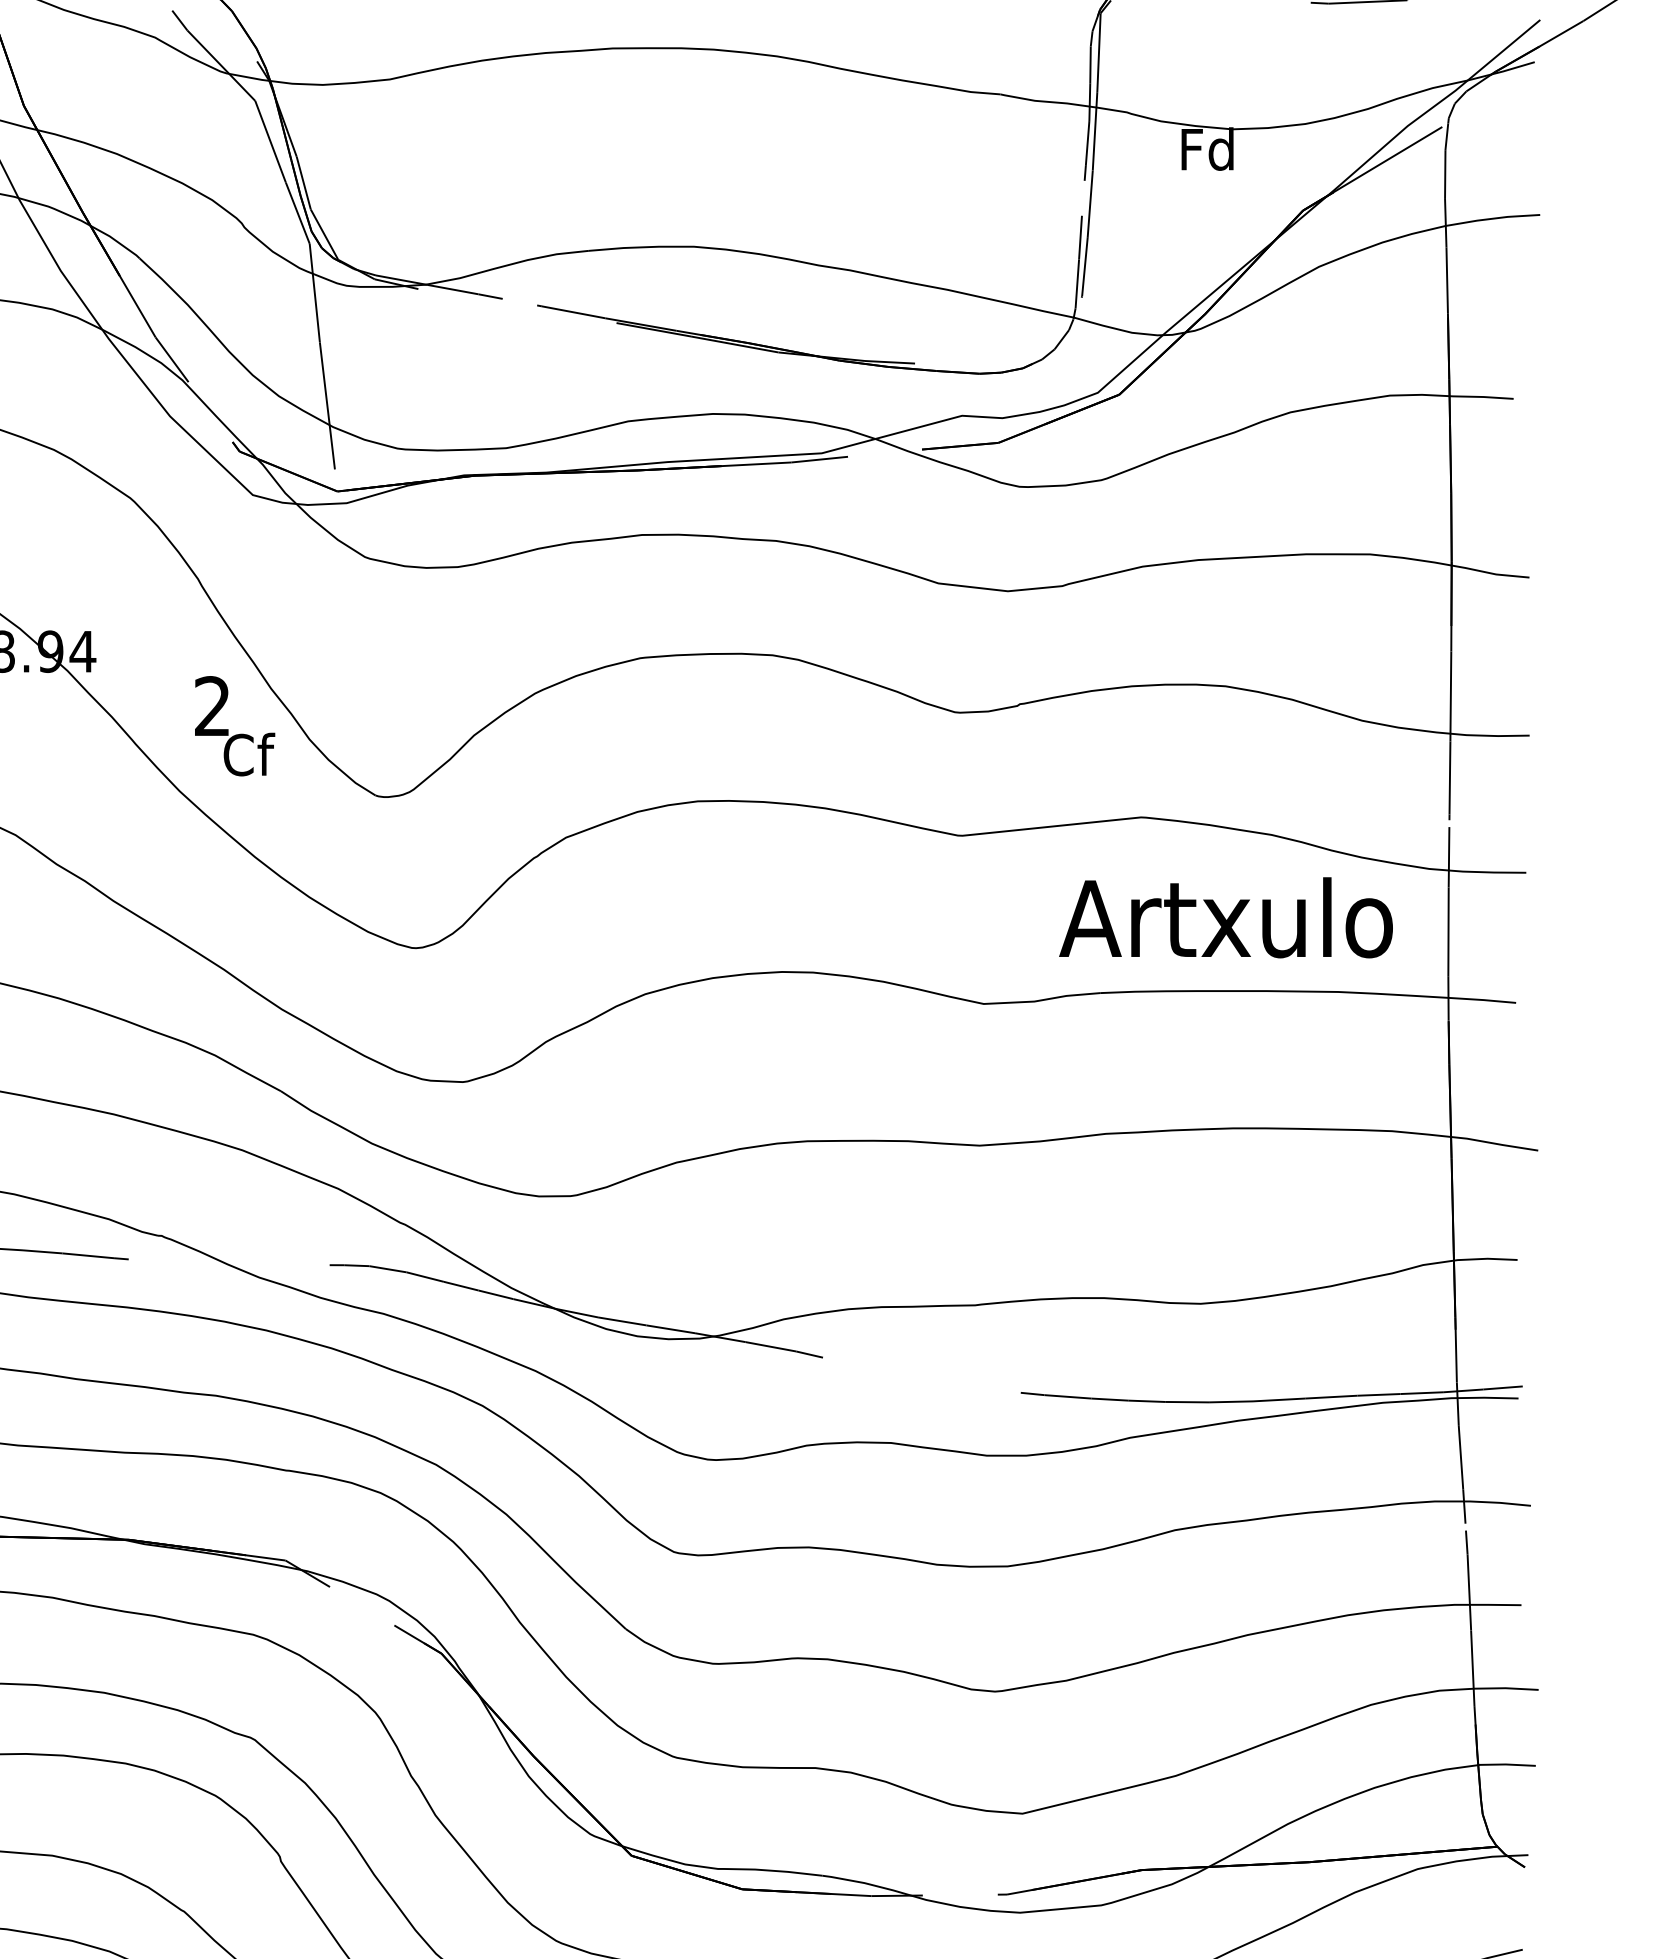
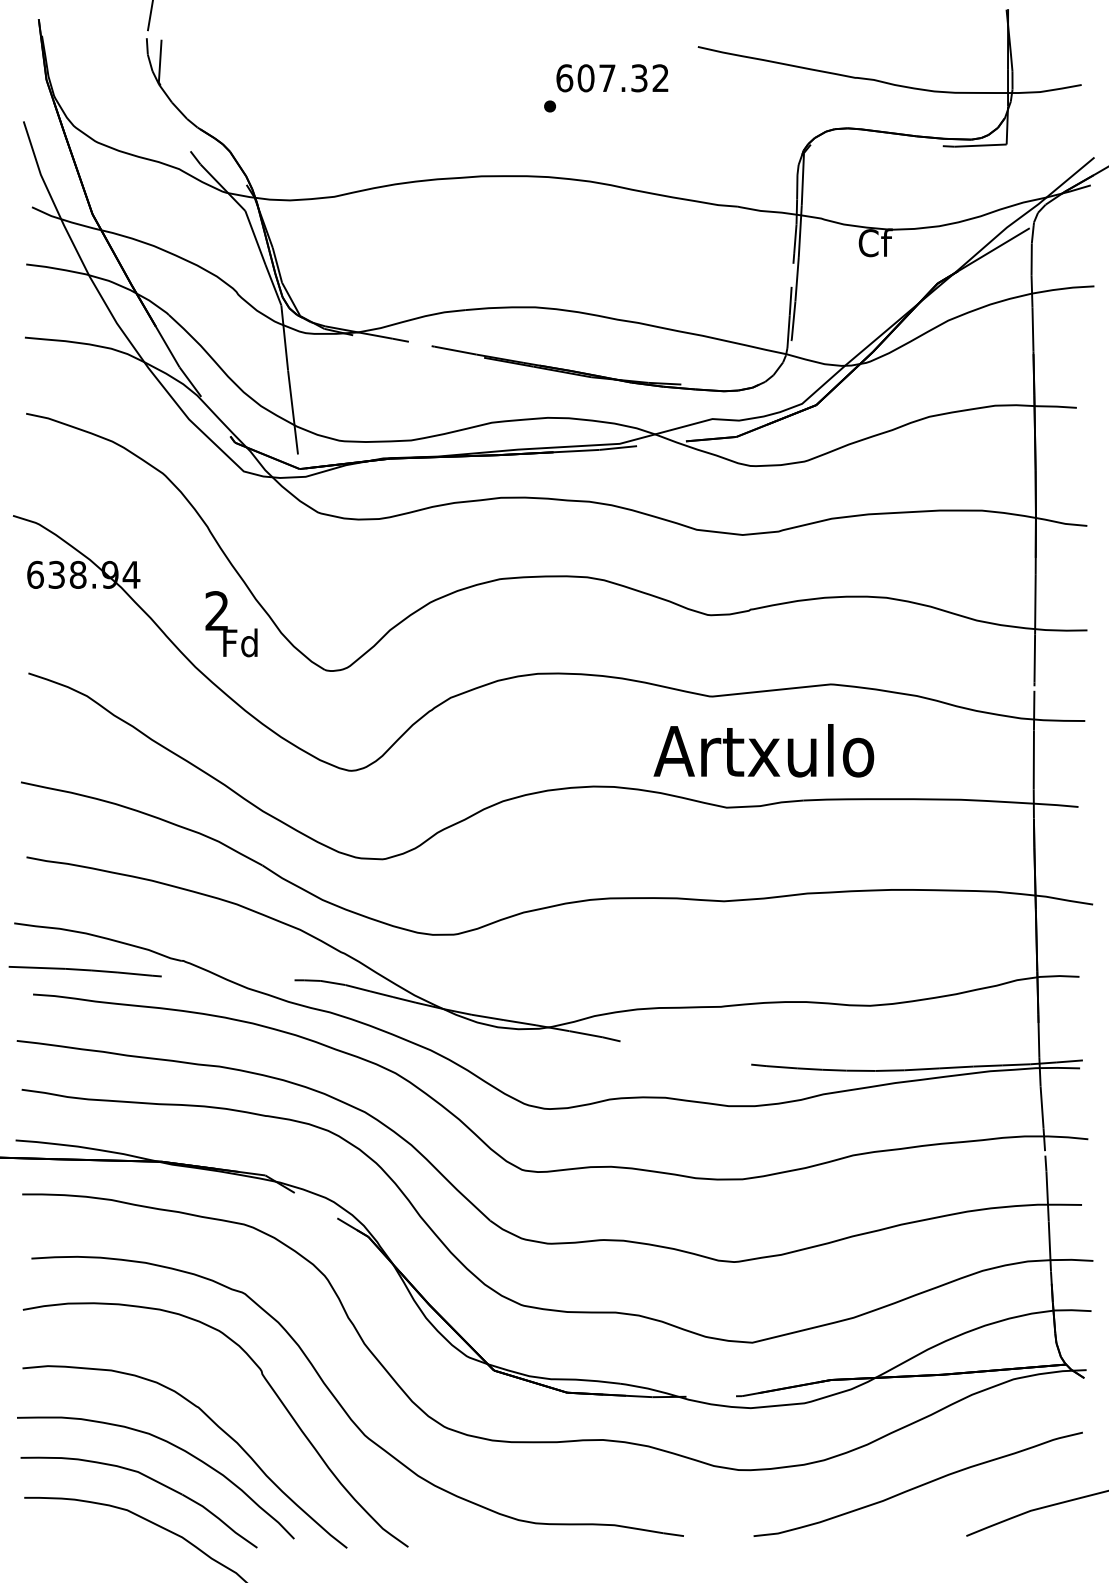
text: (1207, 148) -> (874, 242), Fd -> Cf
text: (247, 753) -> (240, 642), Cf -> Fd
text: (1225, 917) -> (763, 750), moved

